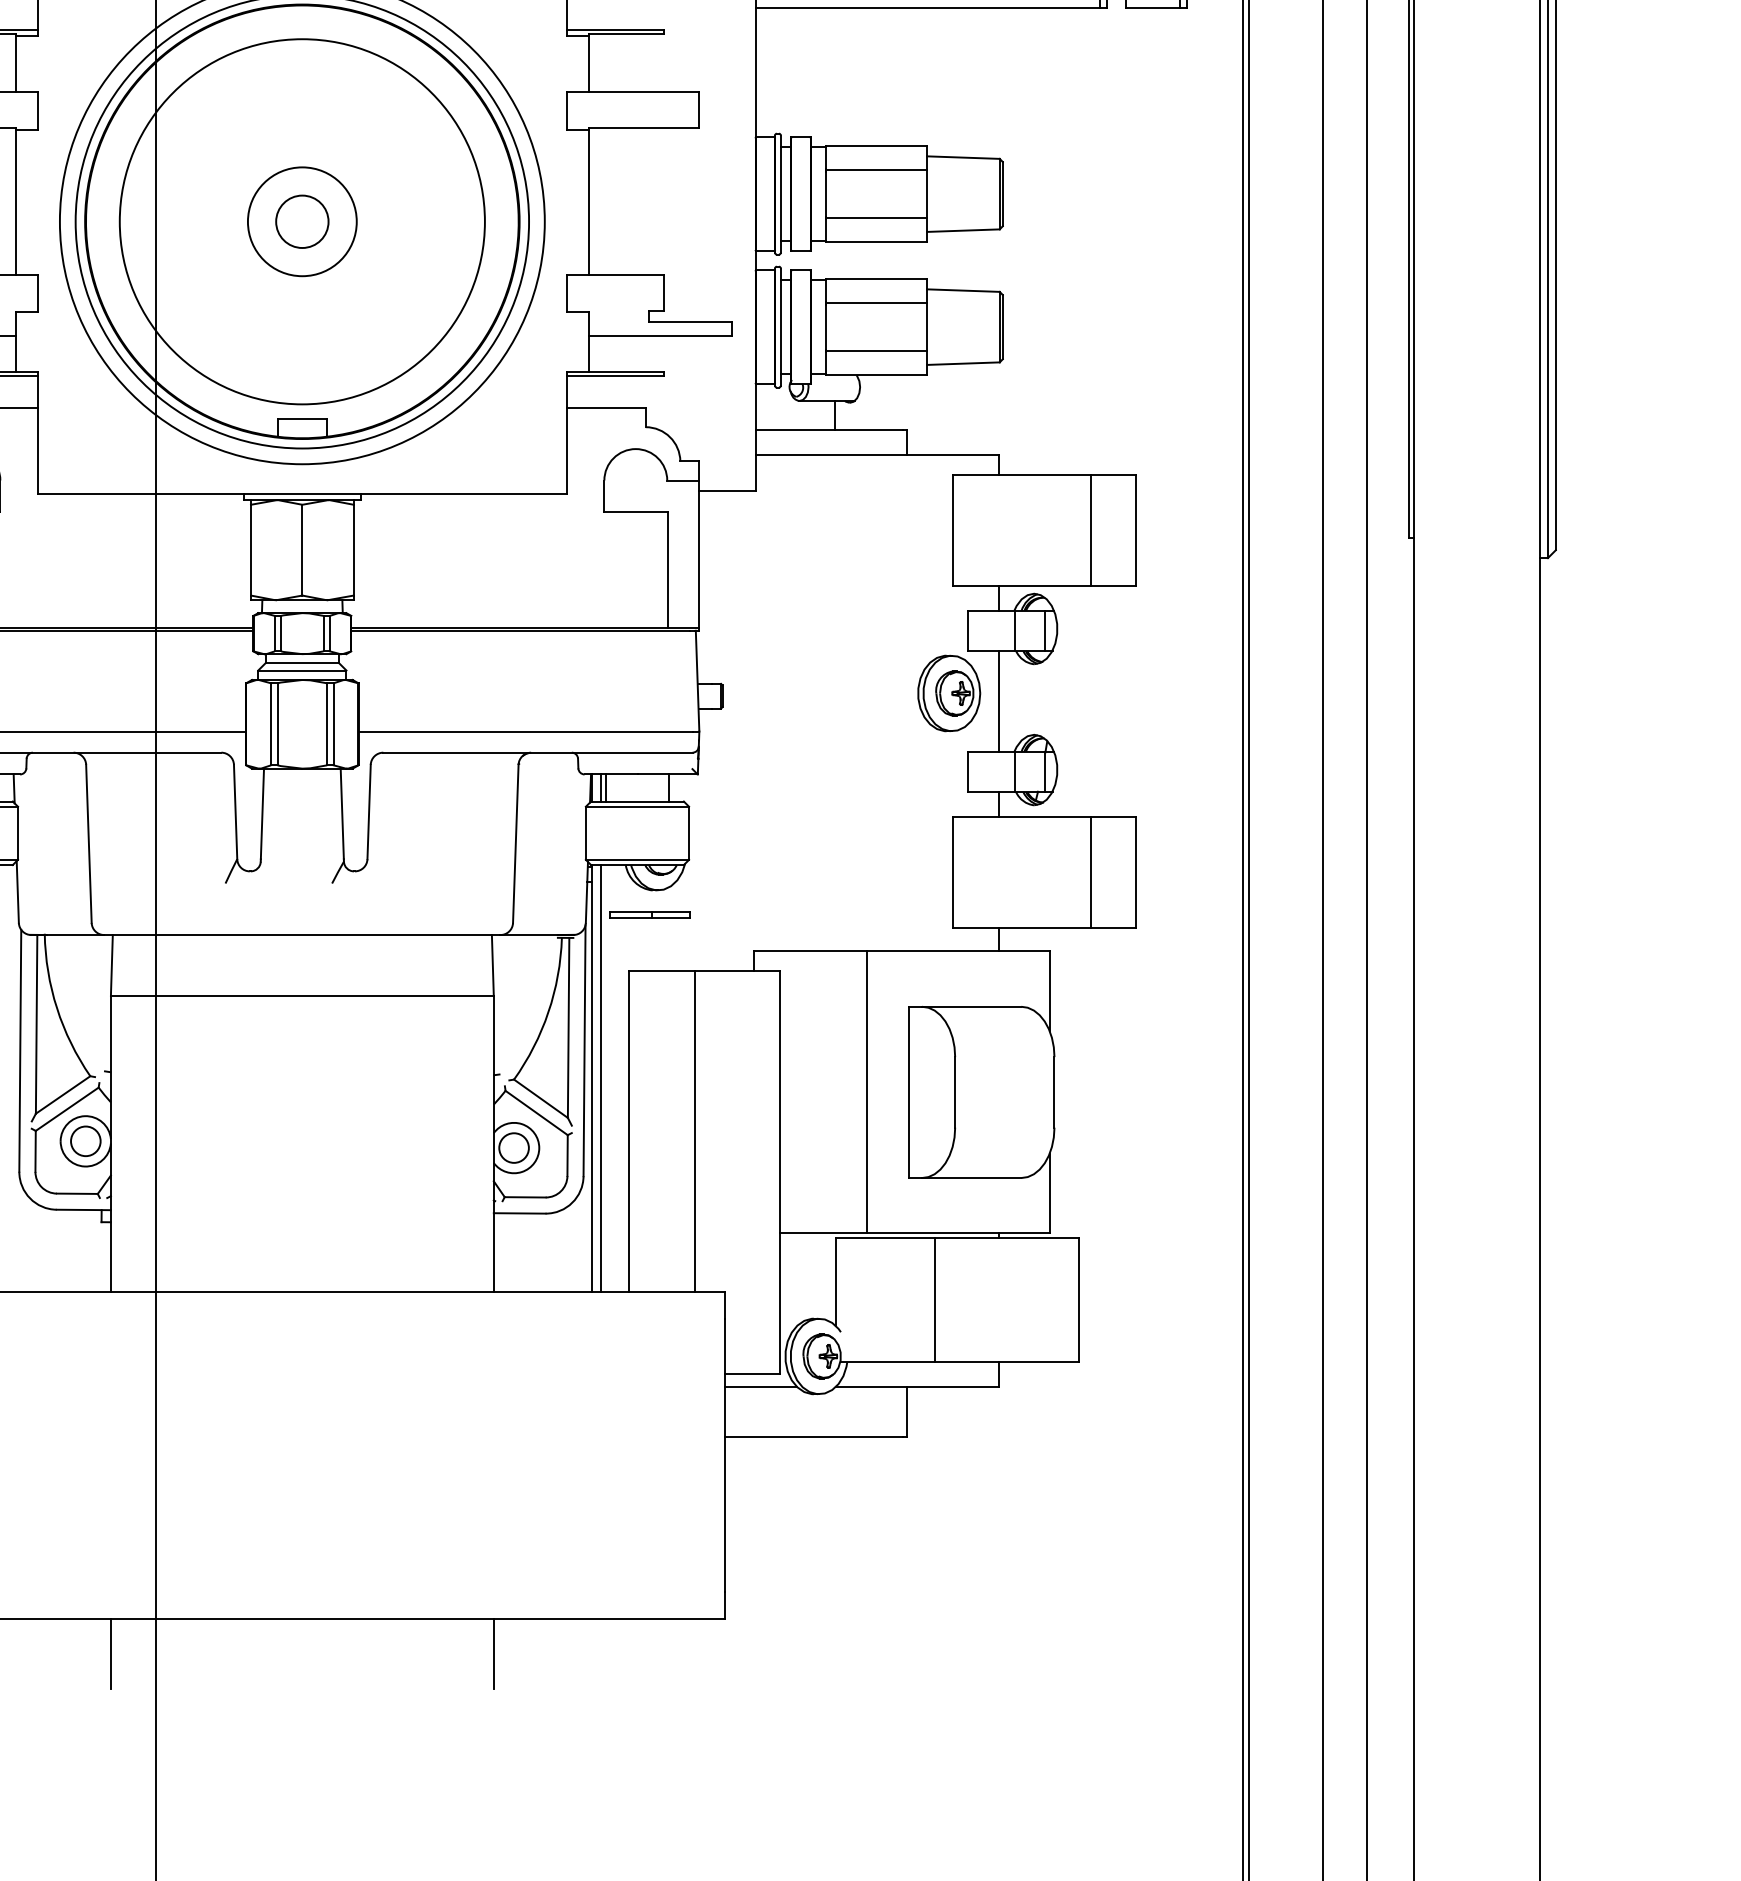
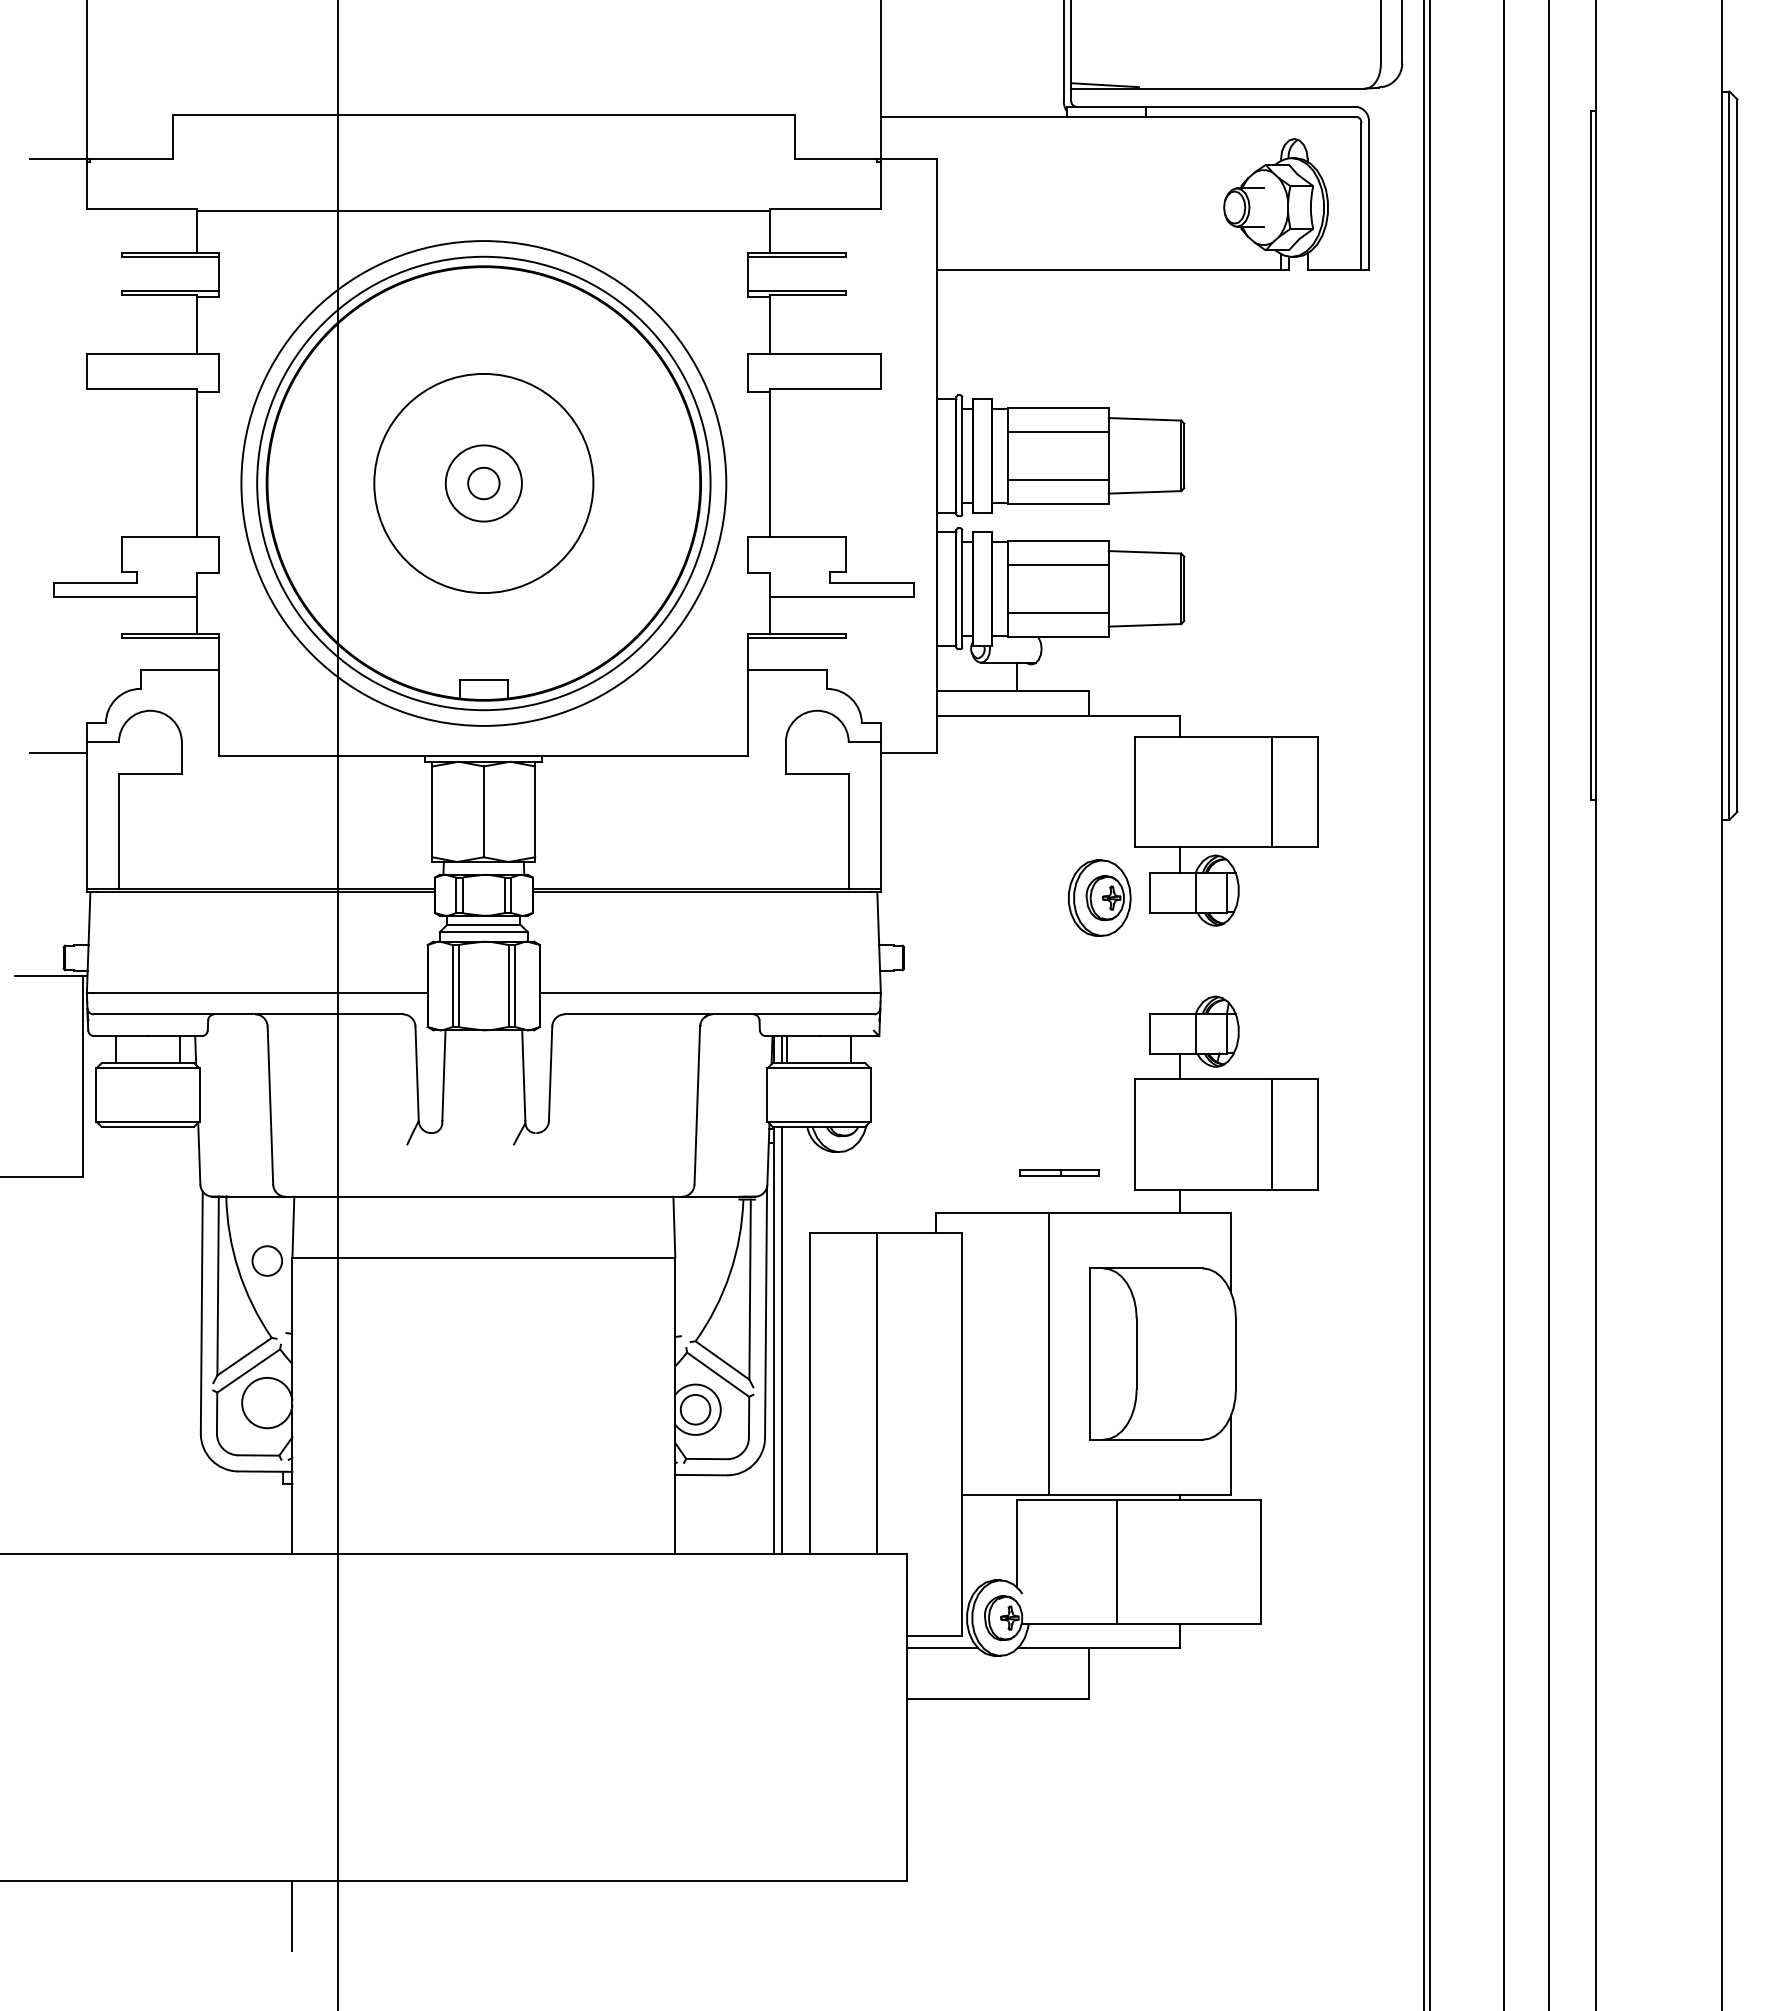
circle: (302, 221) -> (483, 483), size x0.6
circle: (302, 221) -> (483, 483), size x0.6
circle: (302, 221) -> (483, 483), size x0.7
part: (949, 692) -> (1099, 897), moved
line: (999, 700) -> (1180, 962), removed
part: (650, 913) -> (1059, 1172), moved
circle: (85, 1140) -> (266, 1260), moved
line: (494, 1653) -> (675, 1915), removed

